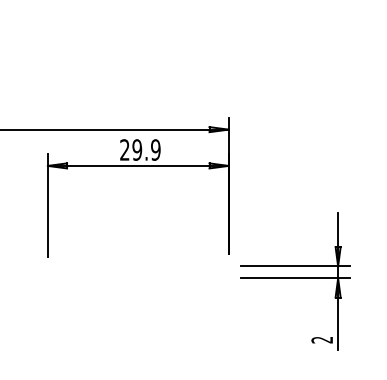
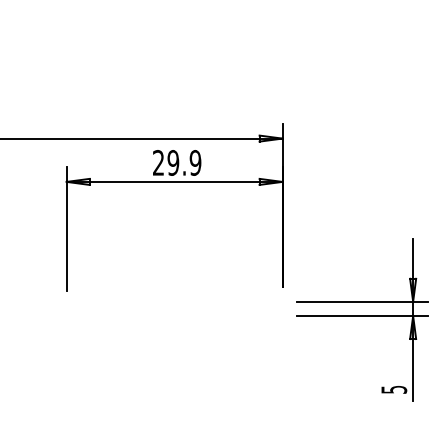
text: (322, 339) -> (394, 389), 2 -> 5

